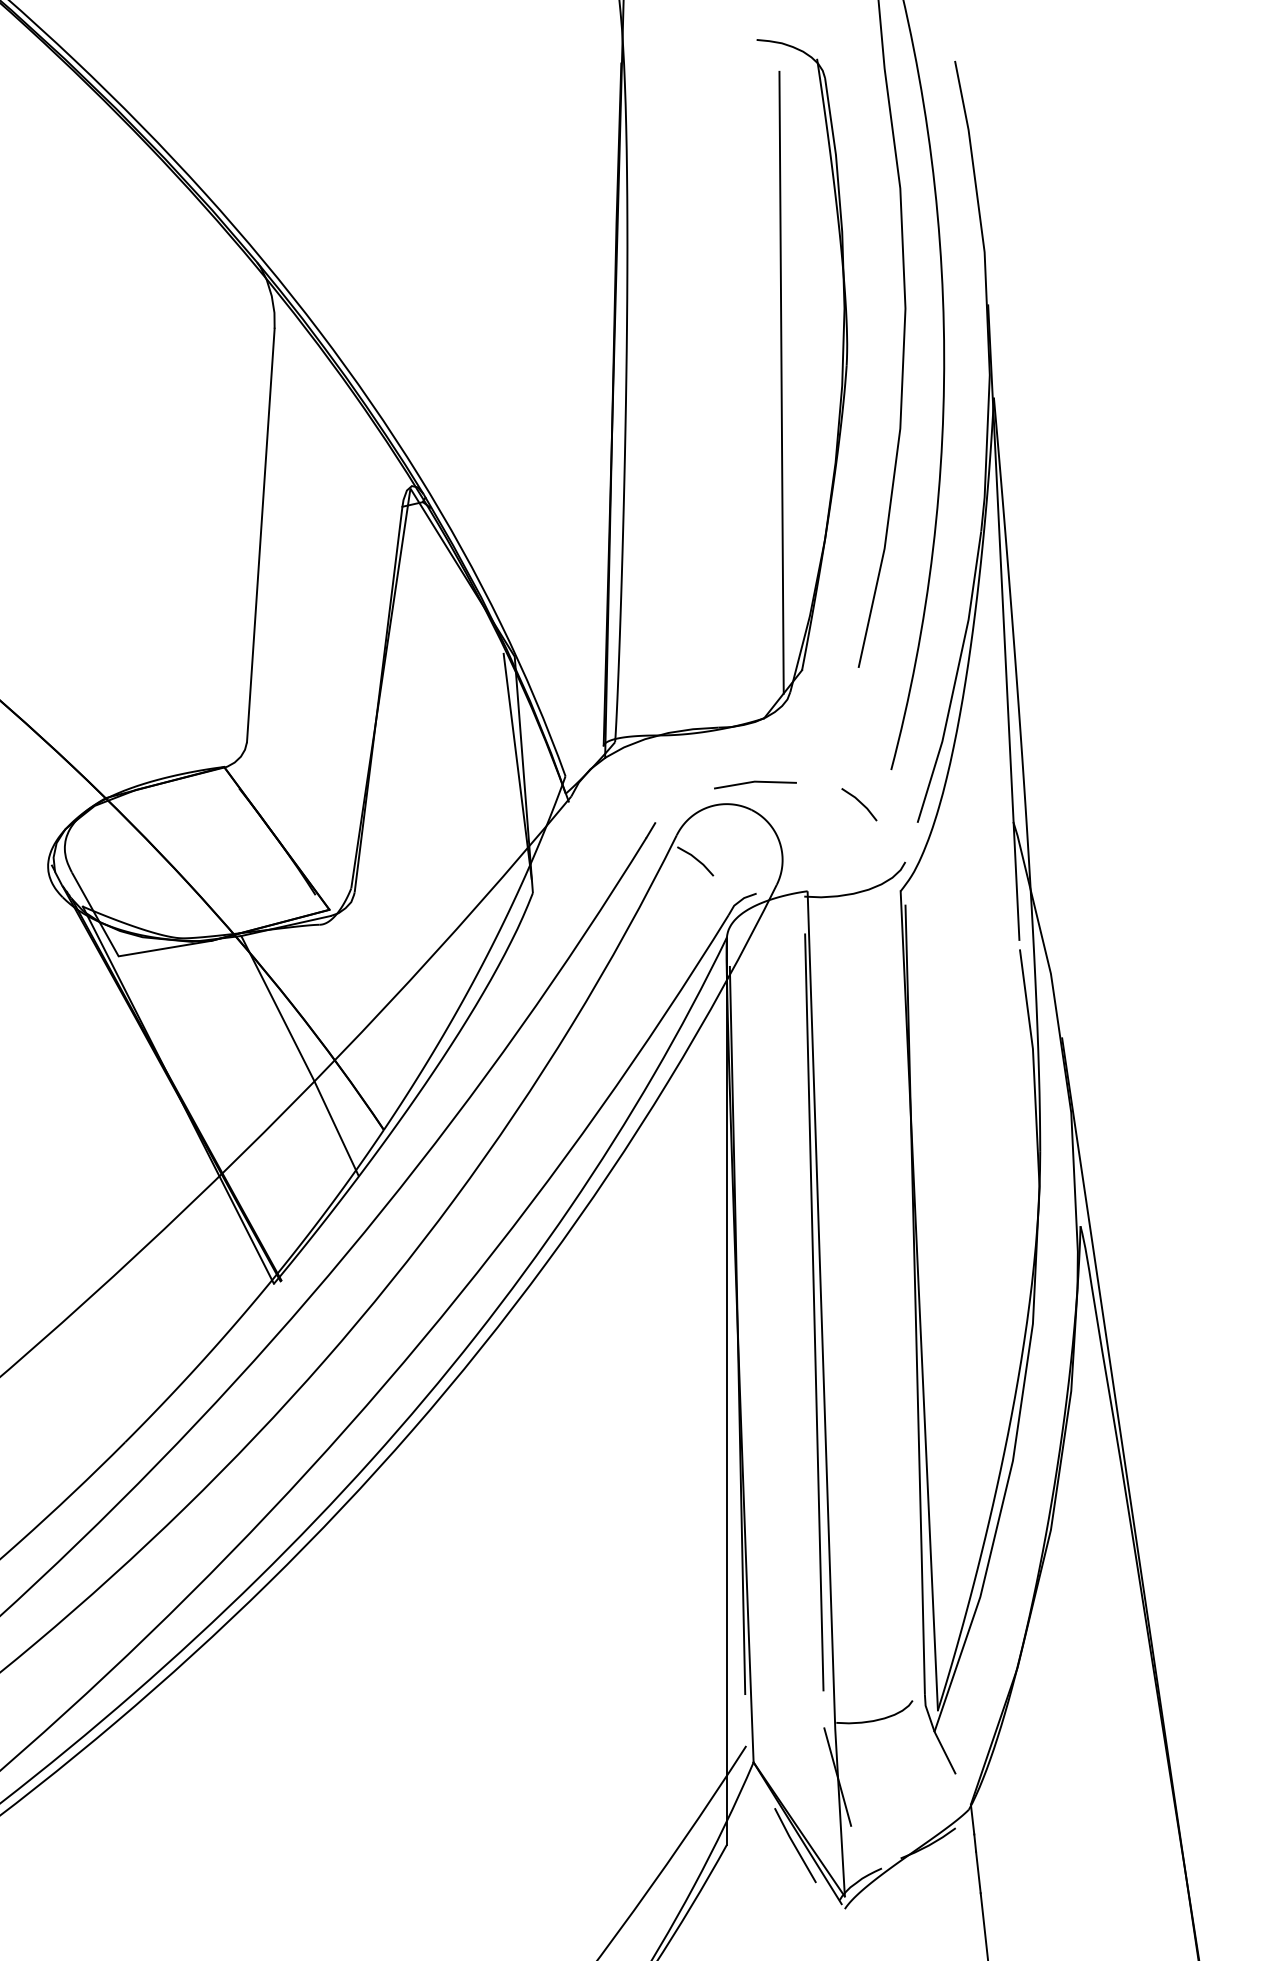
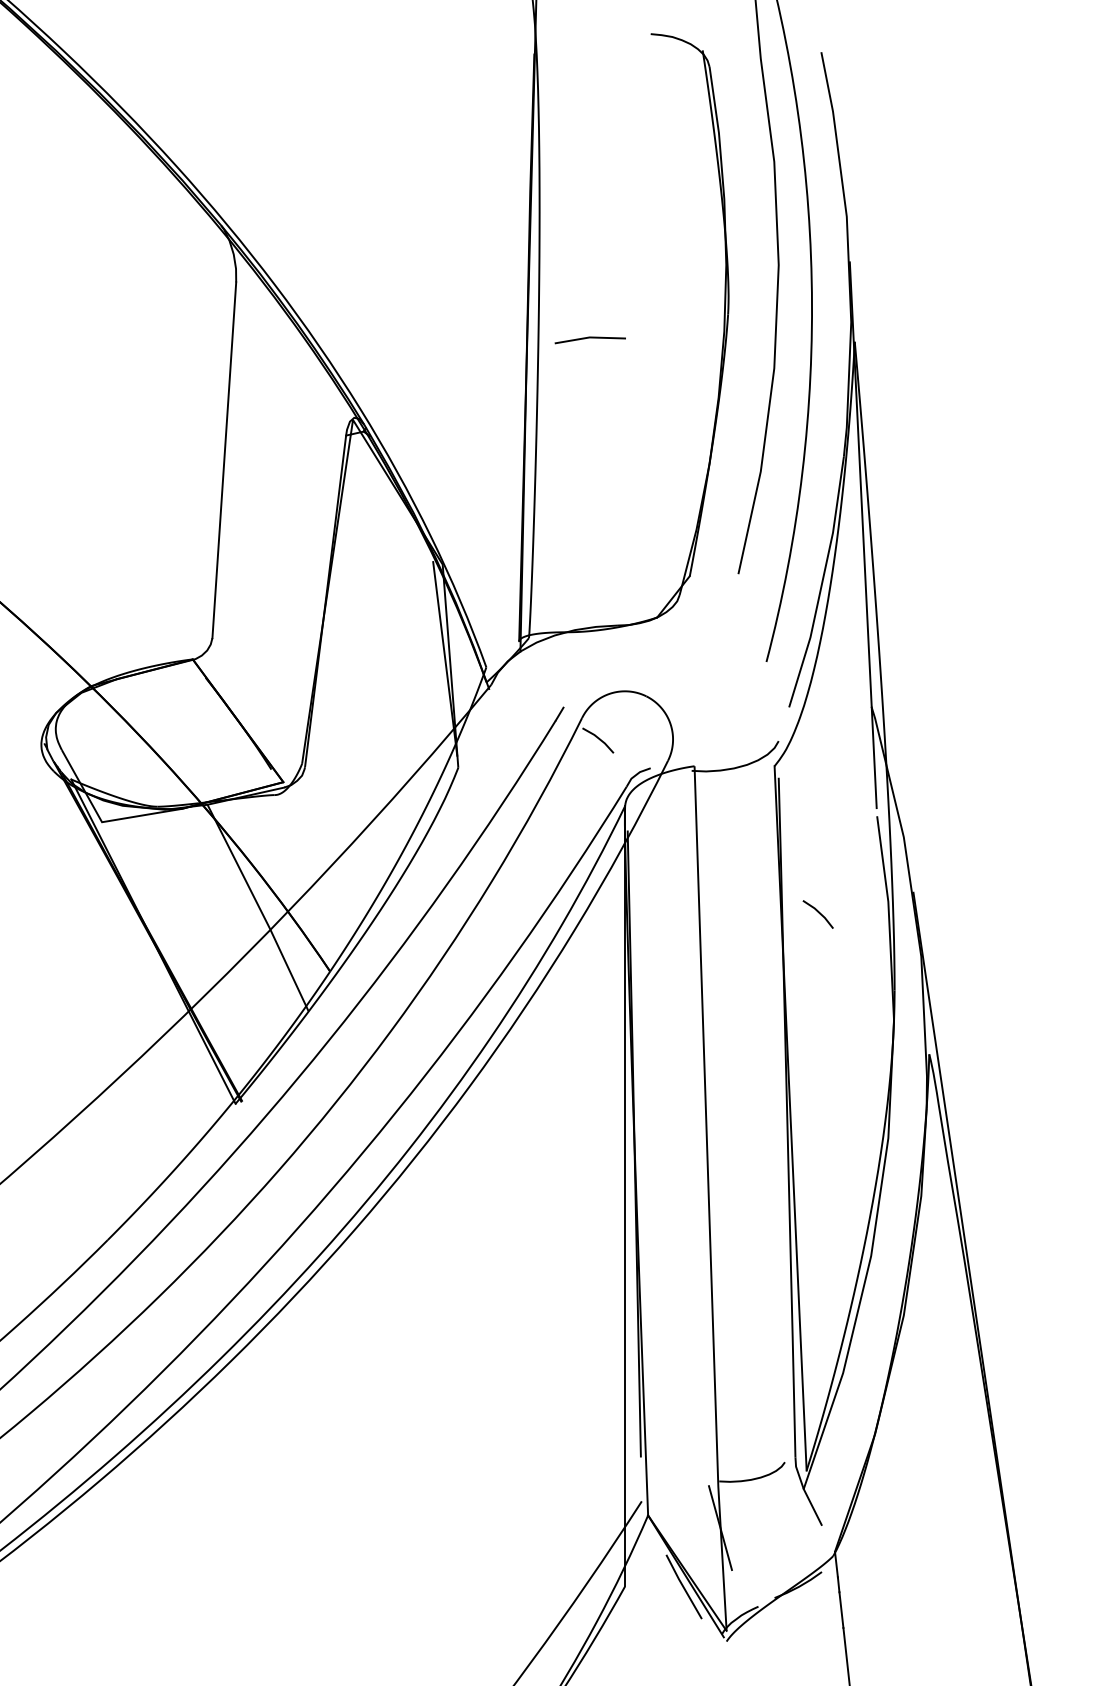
line: (781, 382) -> (672, 328), removed
line: (755, 782) -> (590, 338), moved
line: (860, 803) -> (819, 913), moved
line: (814, 1312) -> (700, 1128), removed

